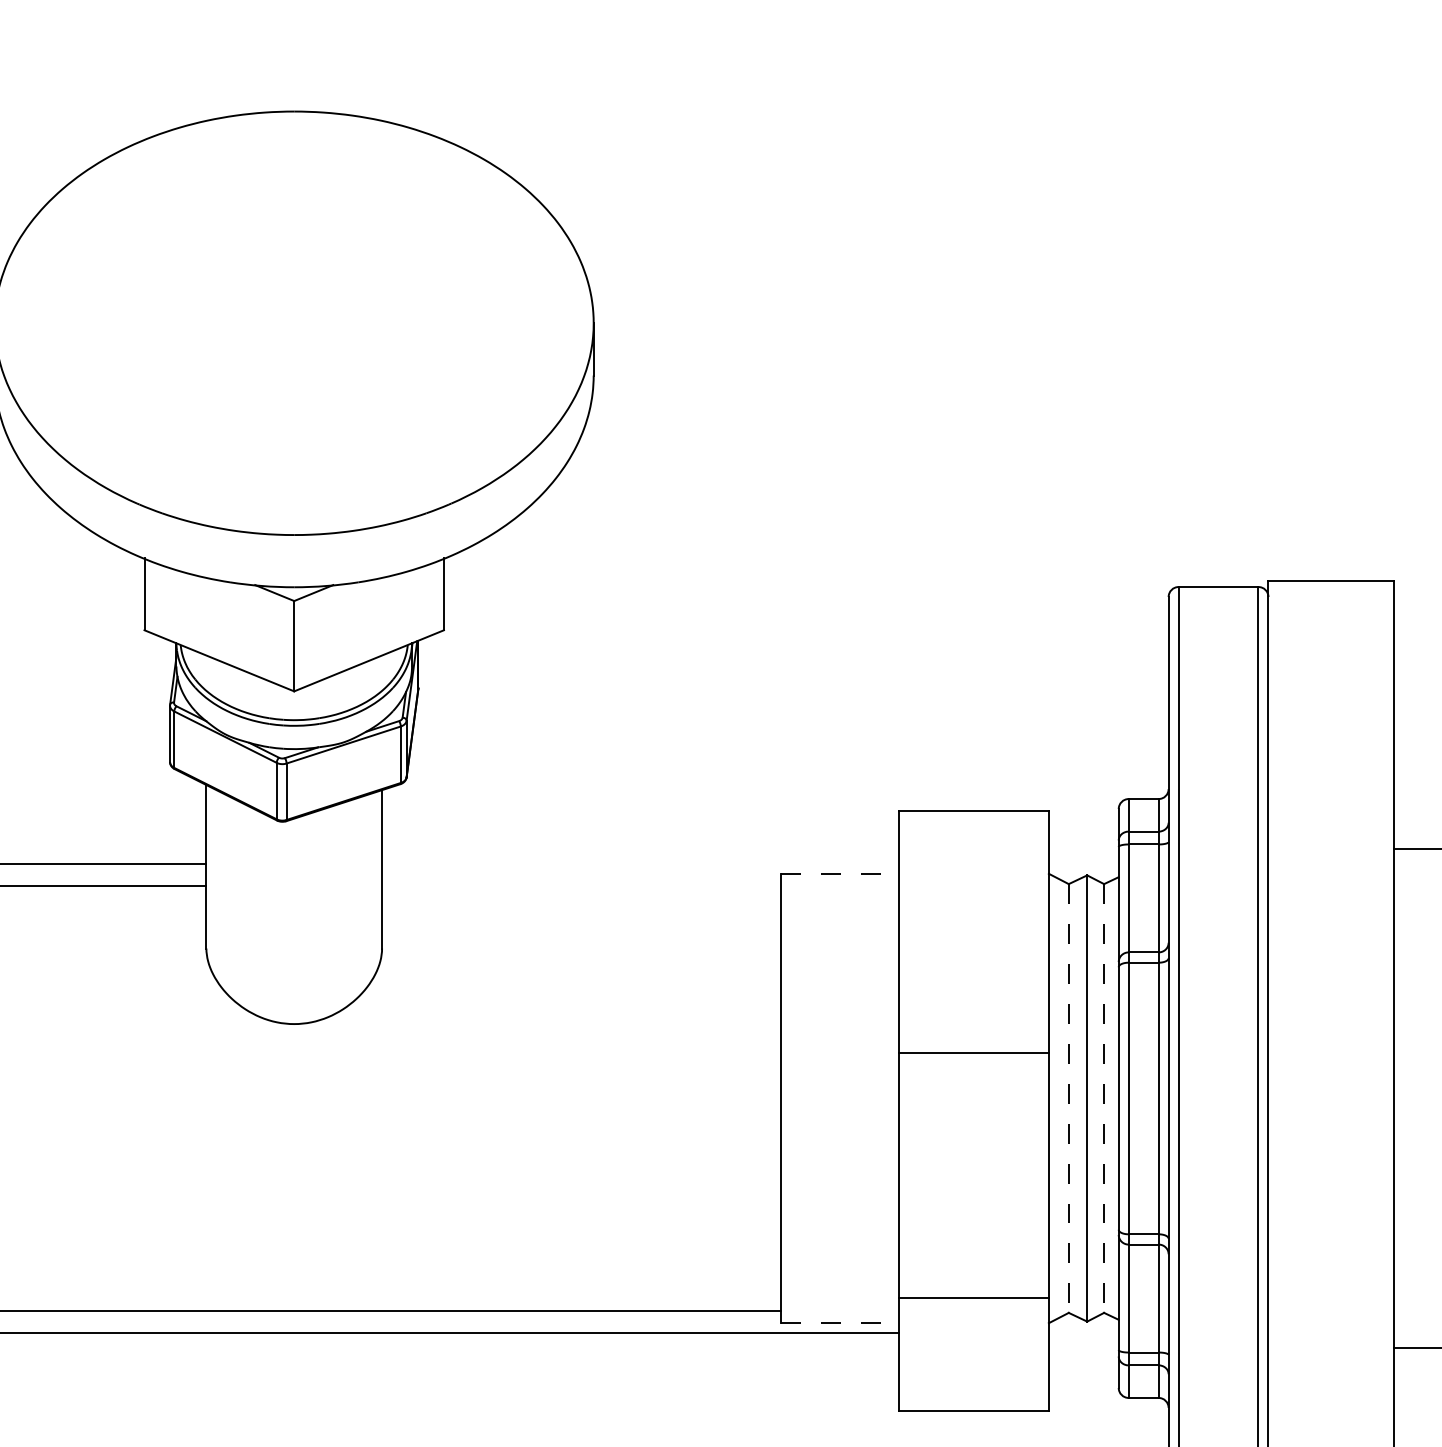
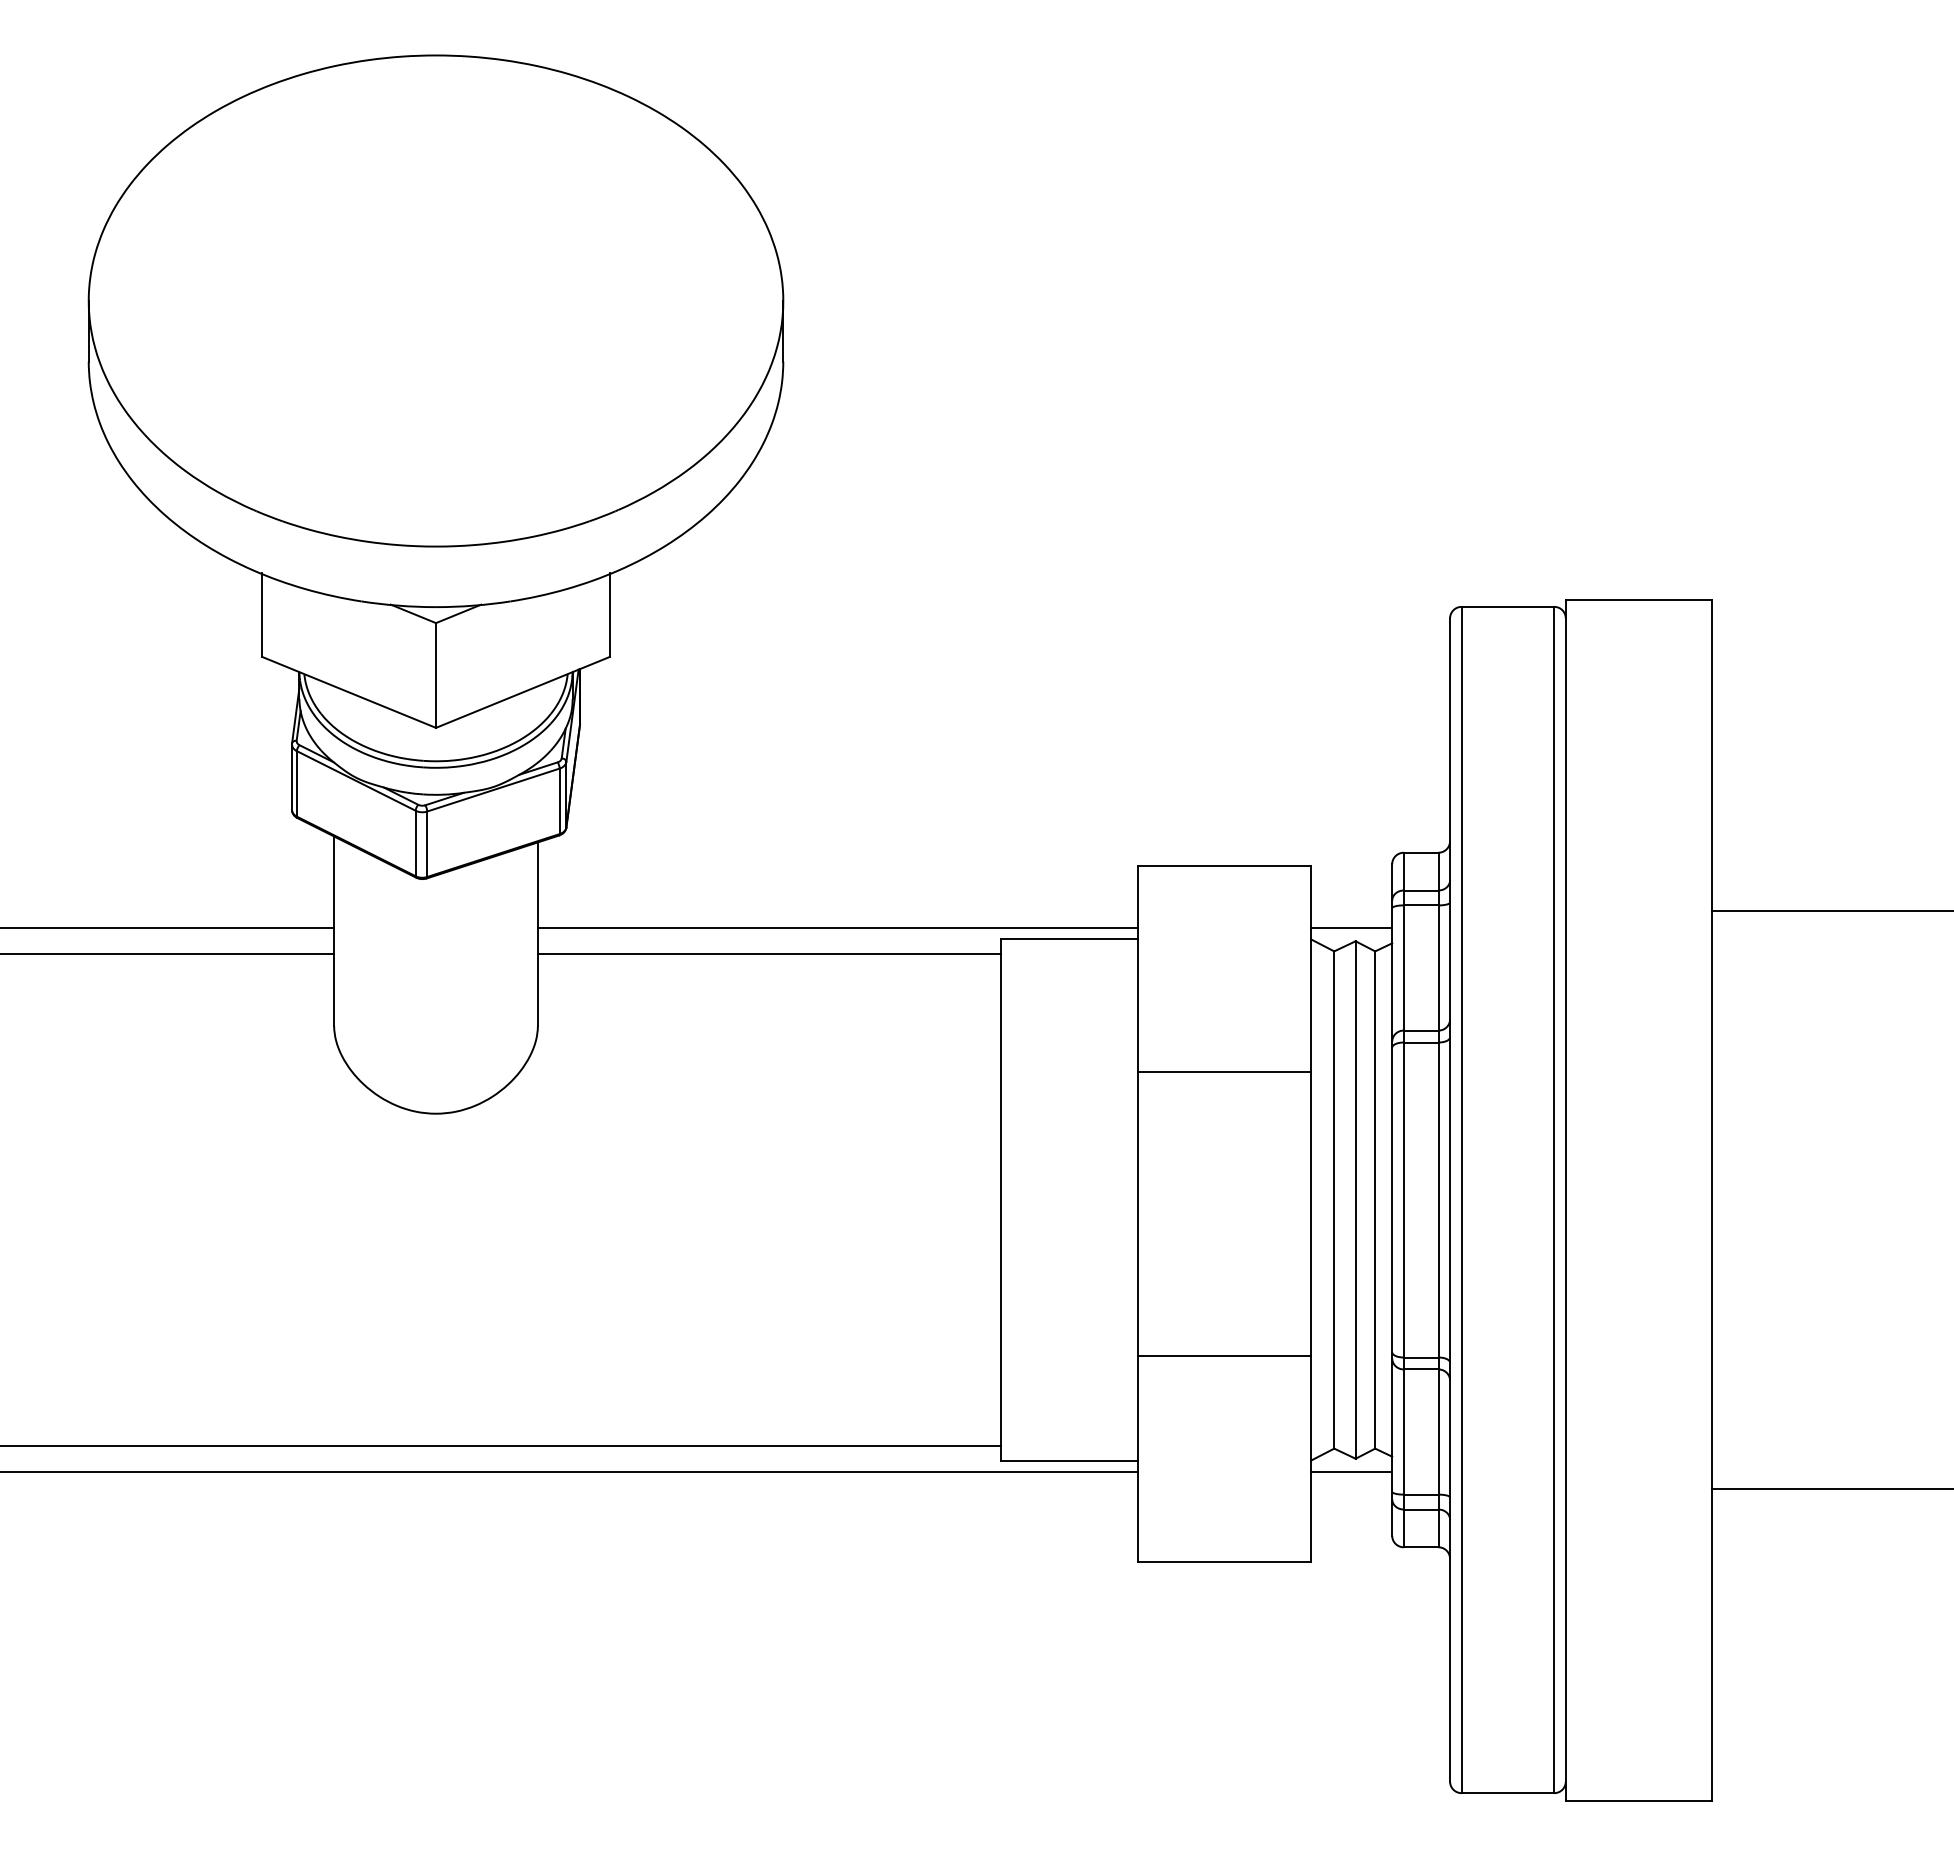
line: (640, 863) -> (837, 927), added
line: (1083, 863) -> (1351, 927), added
line: (840, 873) -> (1069, 939), dashed -> solid
line: (580, 886) -> (768, 954), added
line: (974, 1052) -> (1224, 1071), moved
line: (1068, 1098) -> (1334, 1200), dashed -> solid
line: (1104, 1098) -> (1375, 1200), dashed -> solid
line: (974, 1298) -> (1224, 1356), moved
line: (840, 1323) -> (1069, 1460), dashed -> solid
line: (1083, 1333) -> (1351, 1472), added

